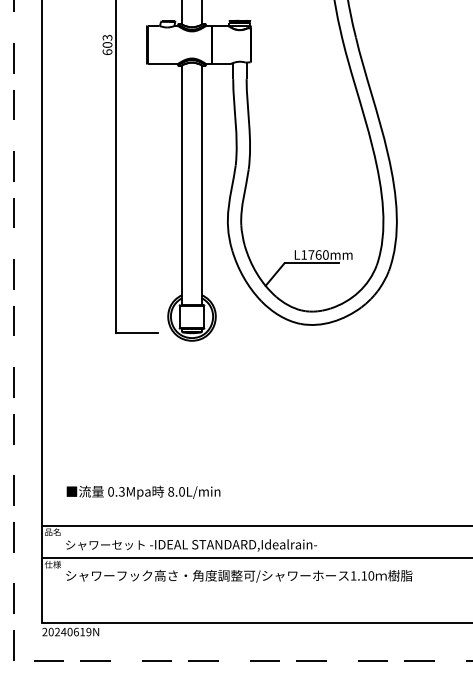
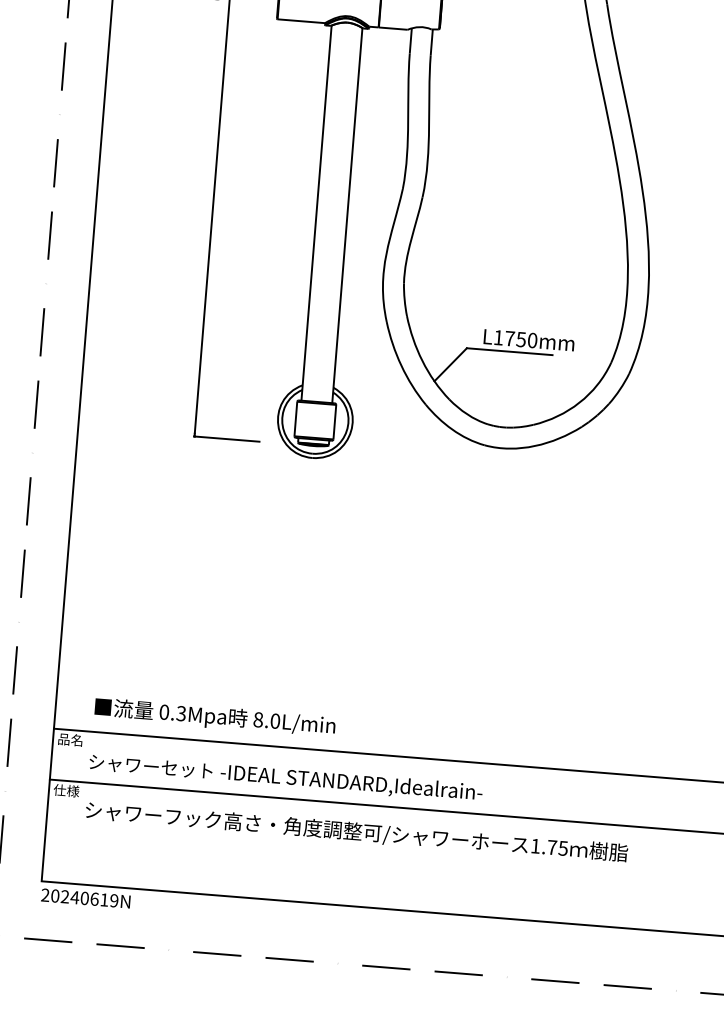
text: (318, 254) -> (521, 338), L1760mm -> L1750mm
text: (143, 492) -> (215, 717), moved
text: (367, 575) -> (557, 847), 1.10 -> 1.75

